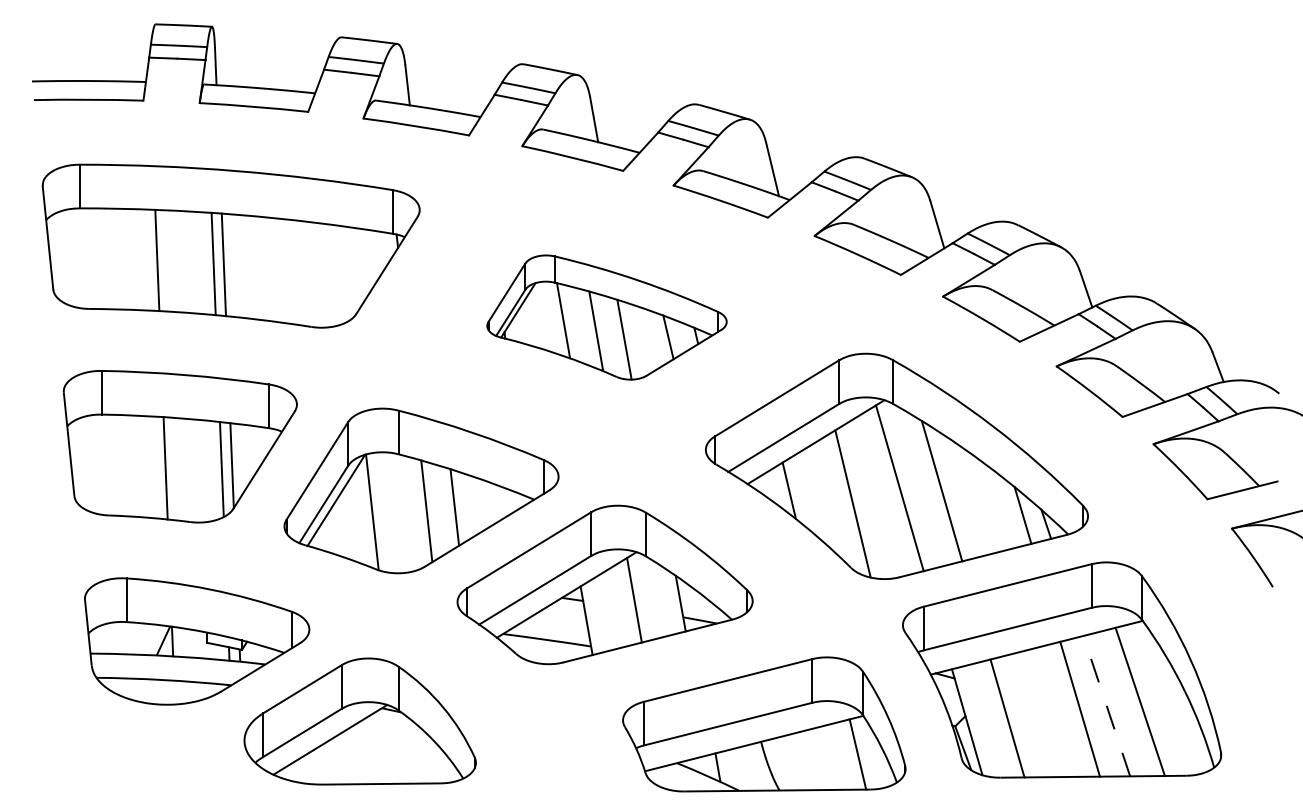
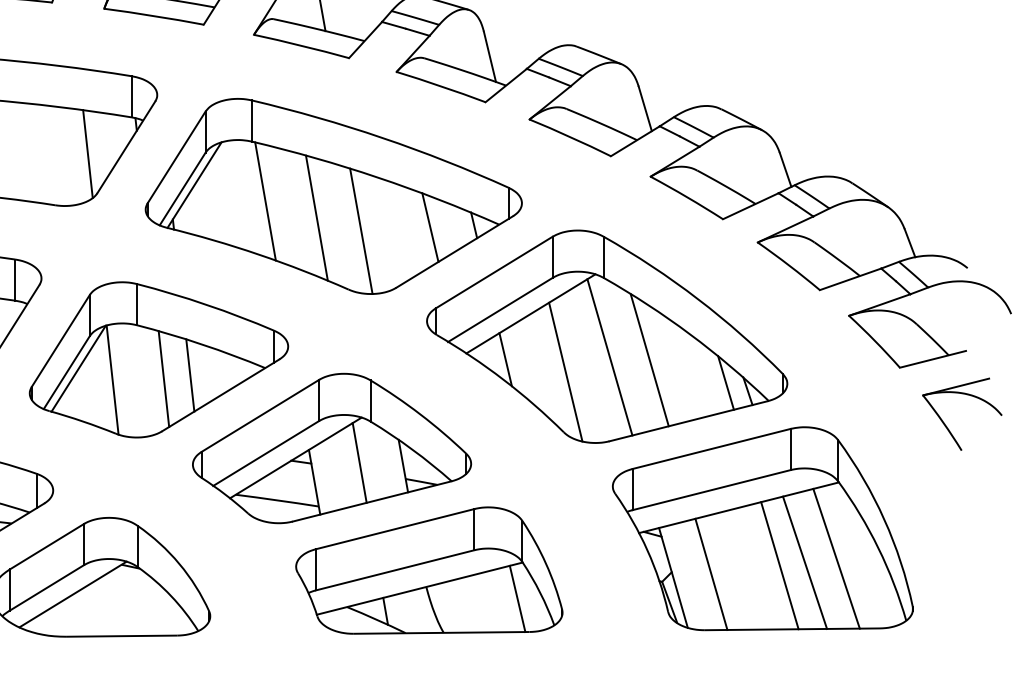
line: (346, 272) -> (88, 153), added
part: (606, 317) -> (333, 196), size x1.67
line: (1106, 706) -> (804, 563), dashed -> solid
part: (764, 724) -> (429, 570), moved

